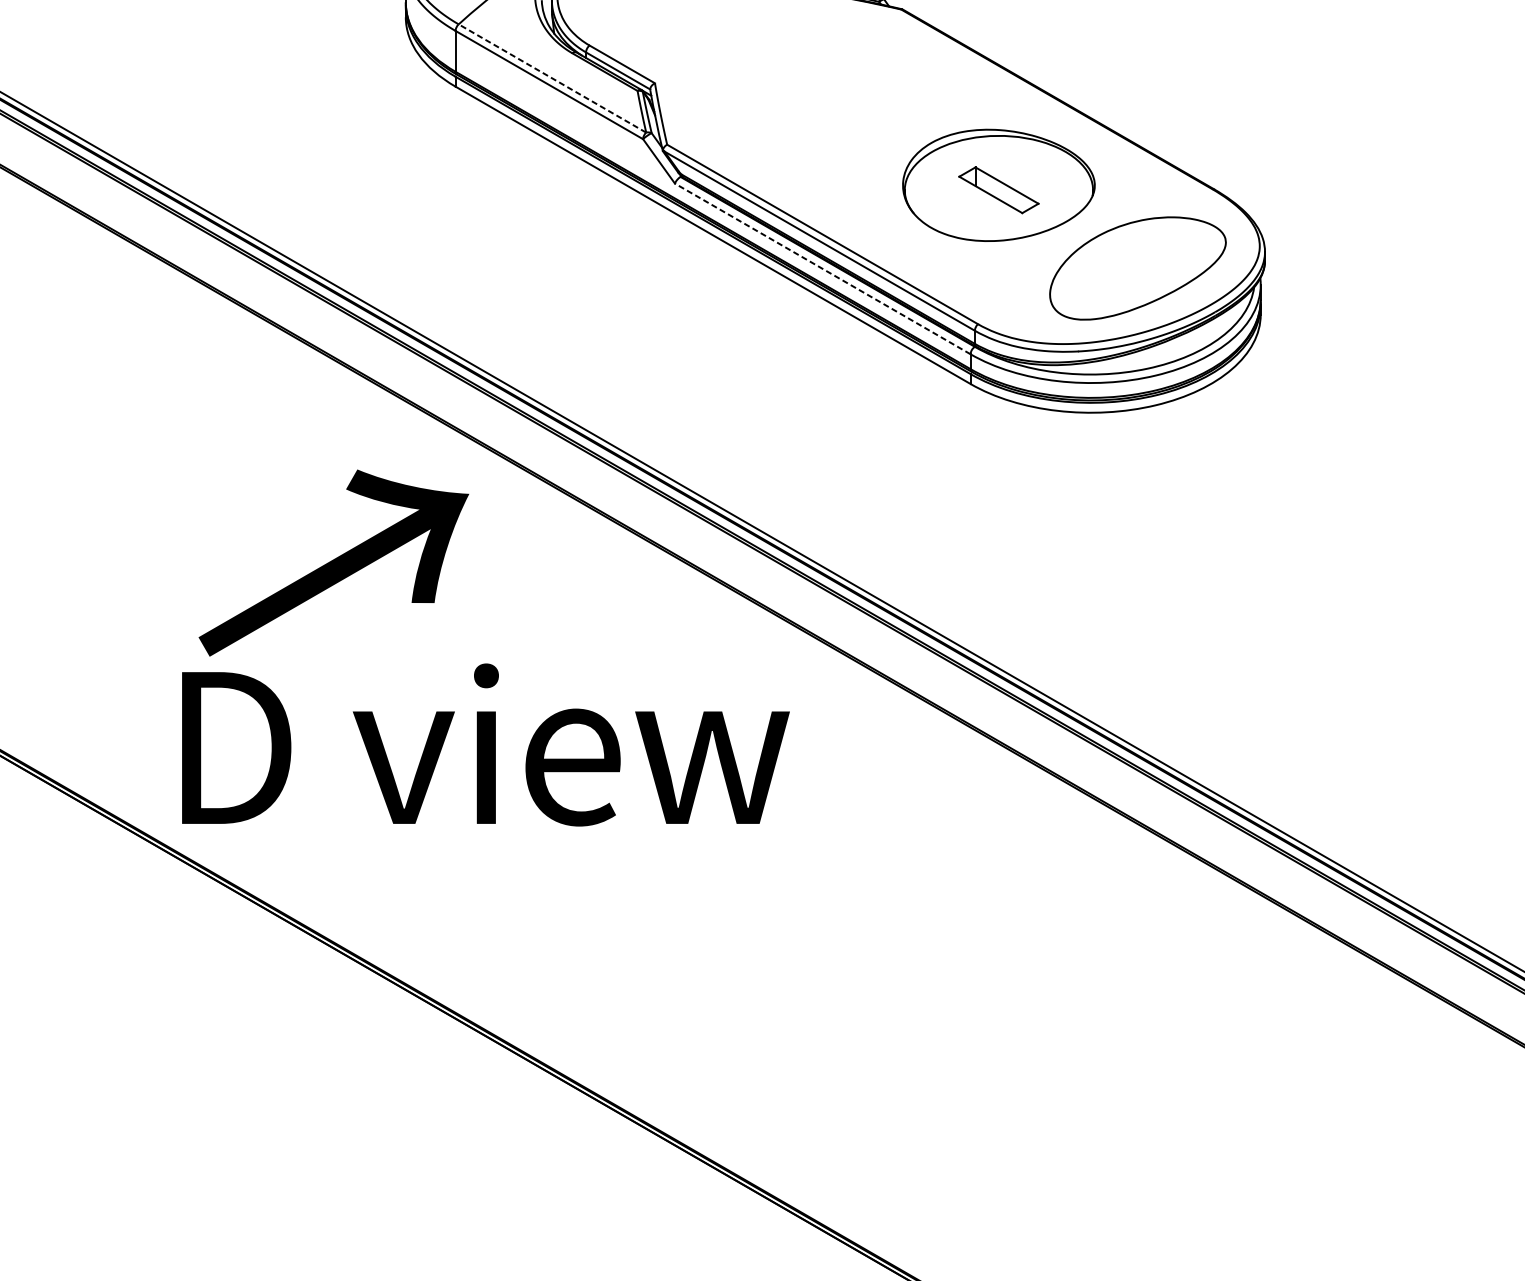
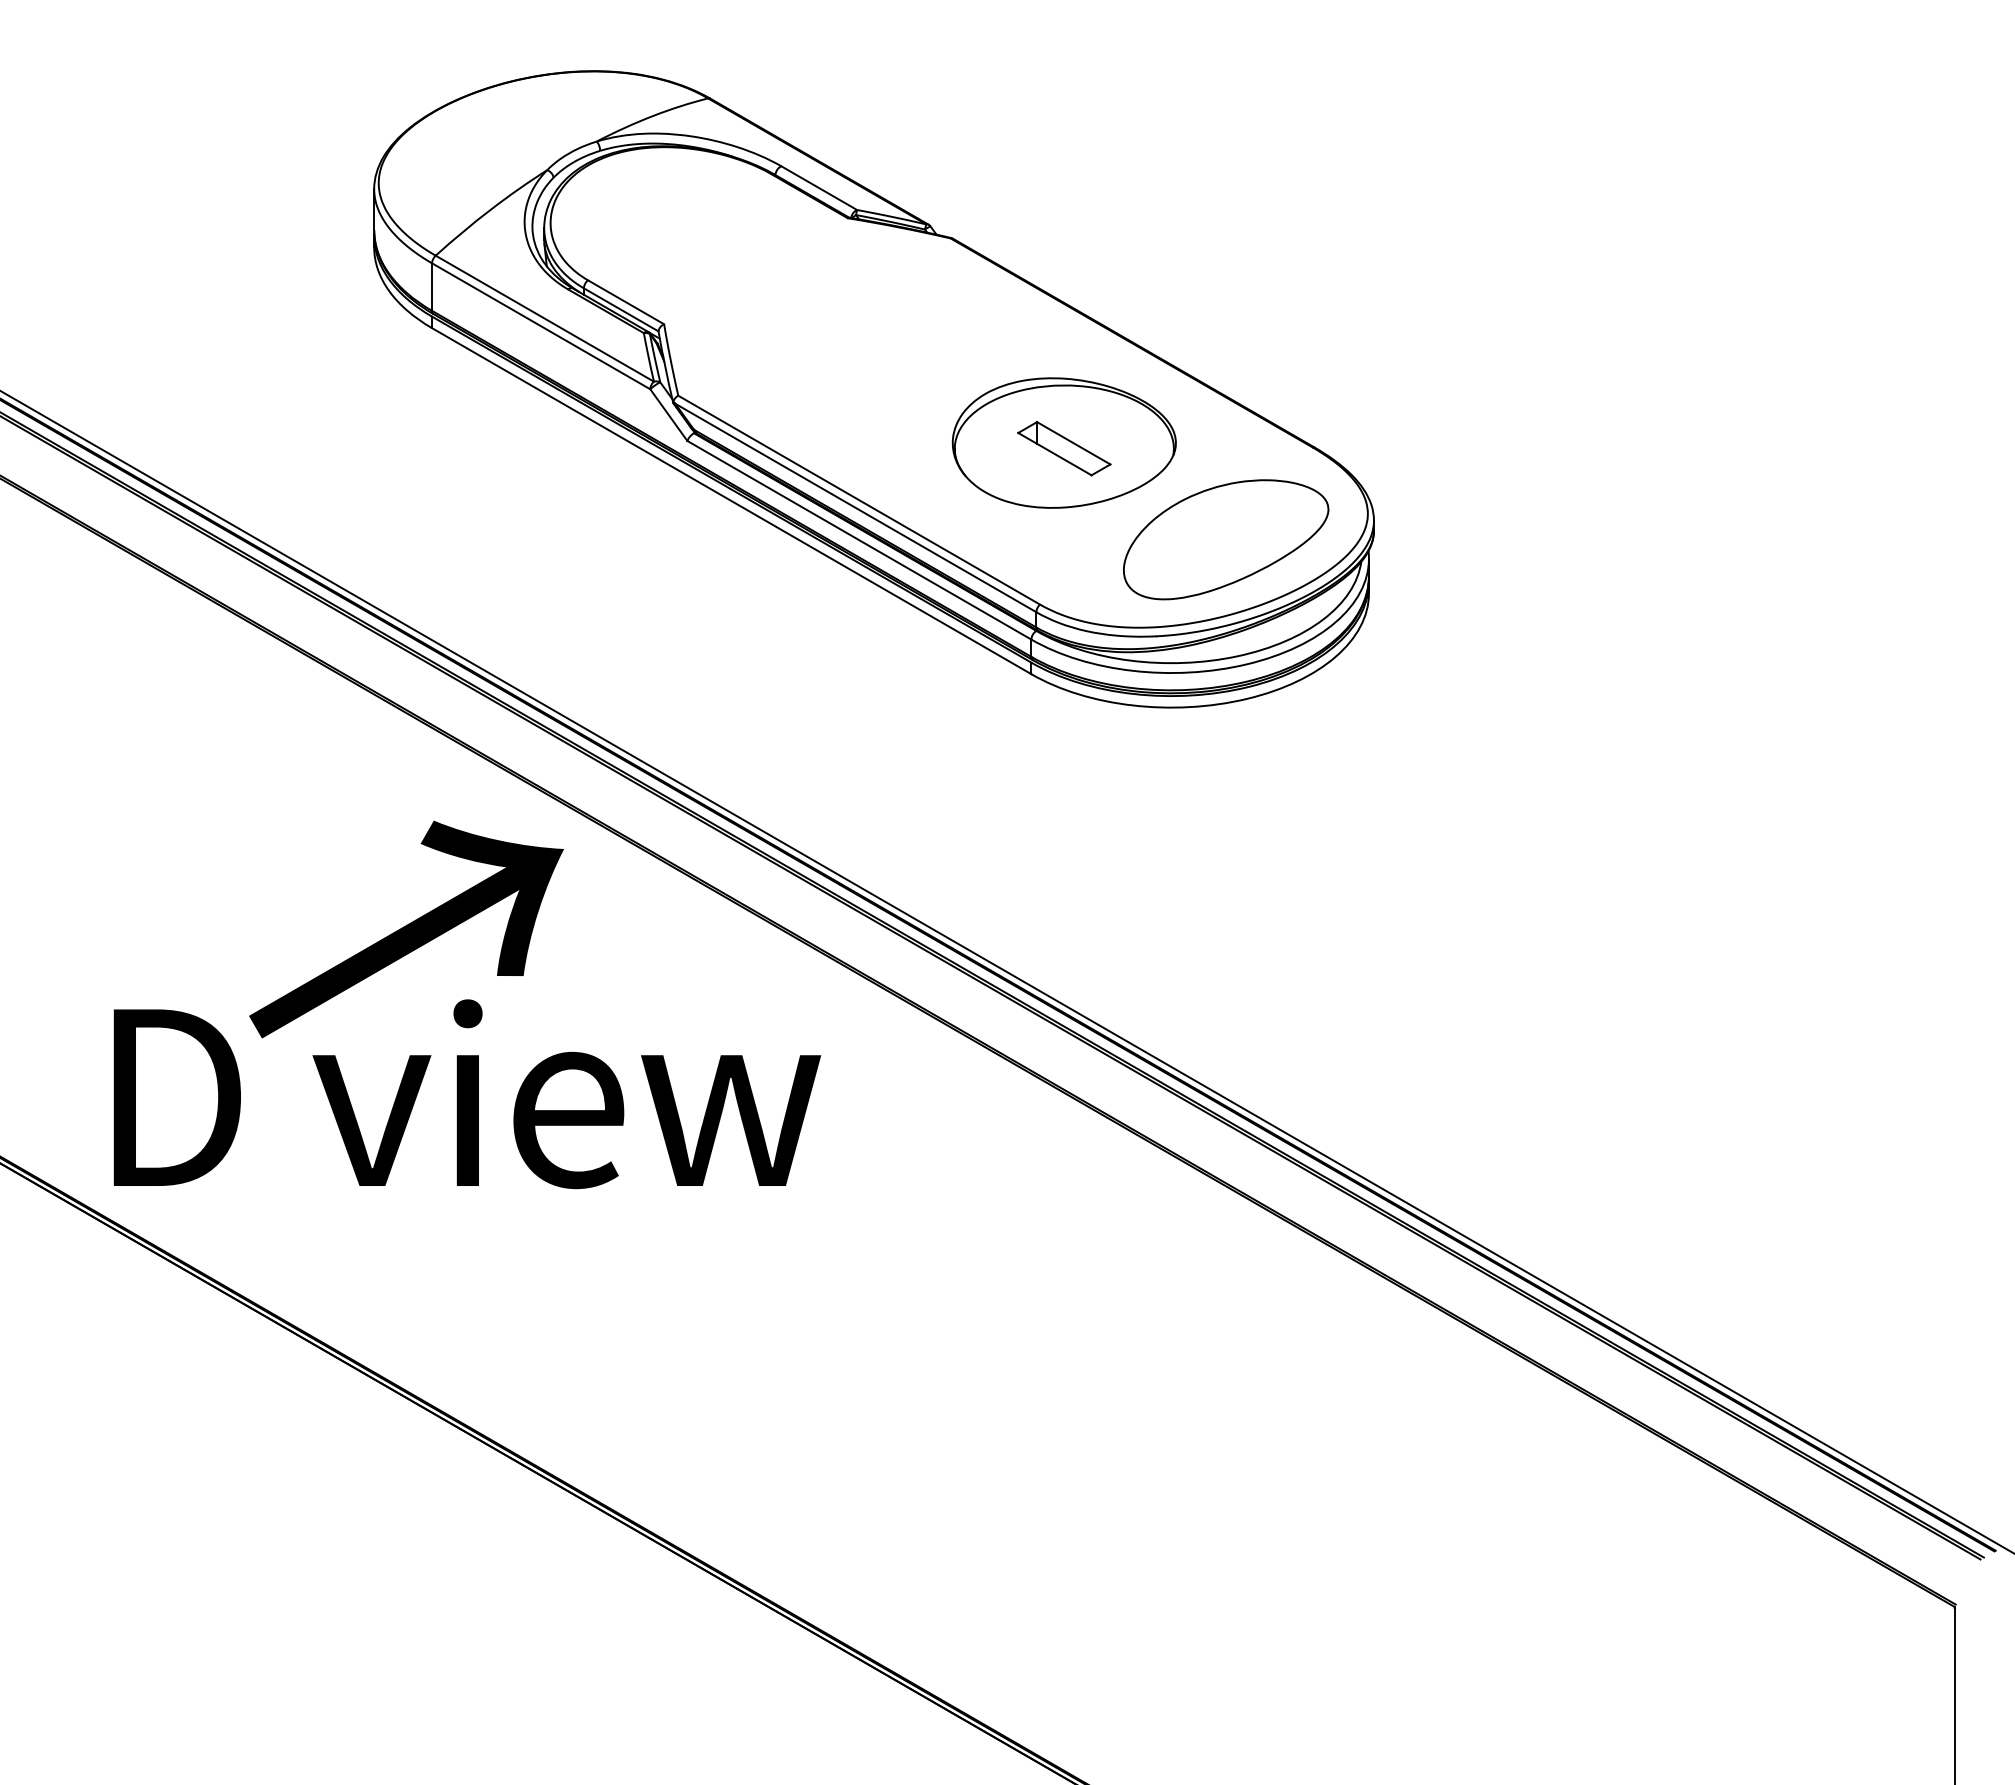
line: (552, 78) -> (544, 318), dashed -> solid
line: (822, 269) -> (859, 540), dashed -> solid
text: (333, 563) -> (406, 929), moved

